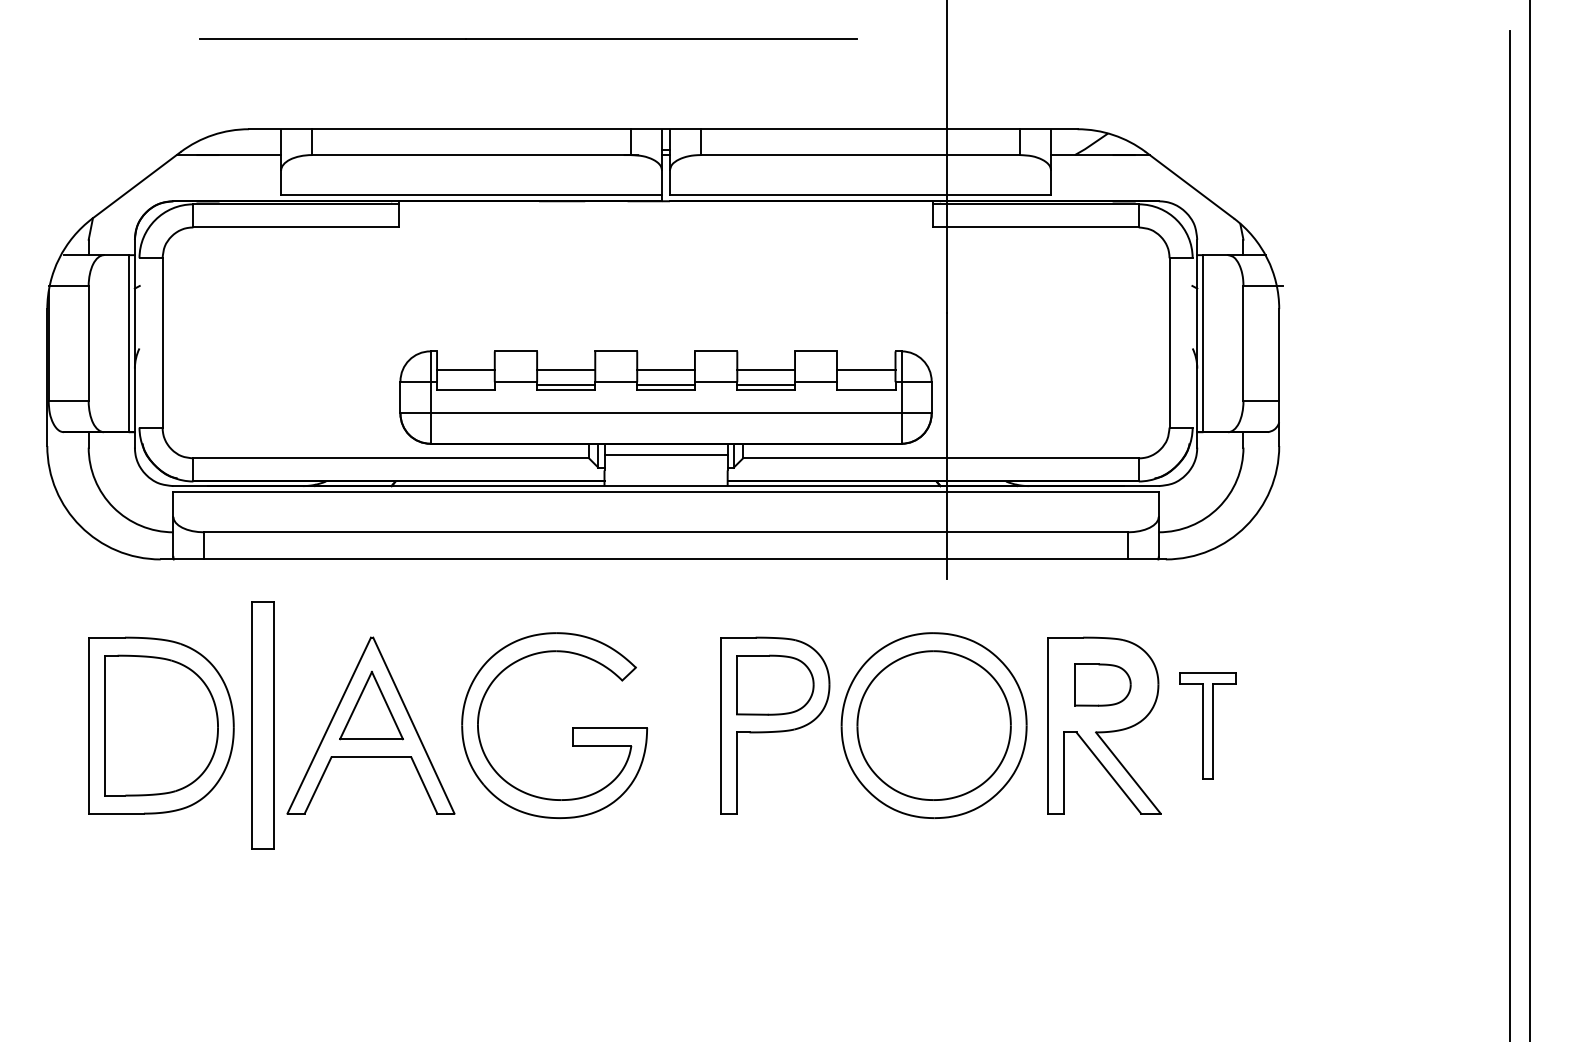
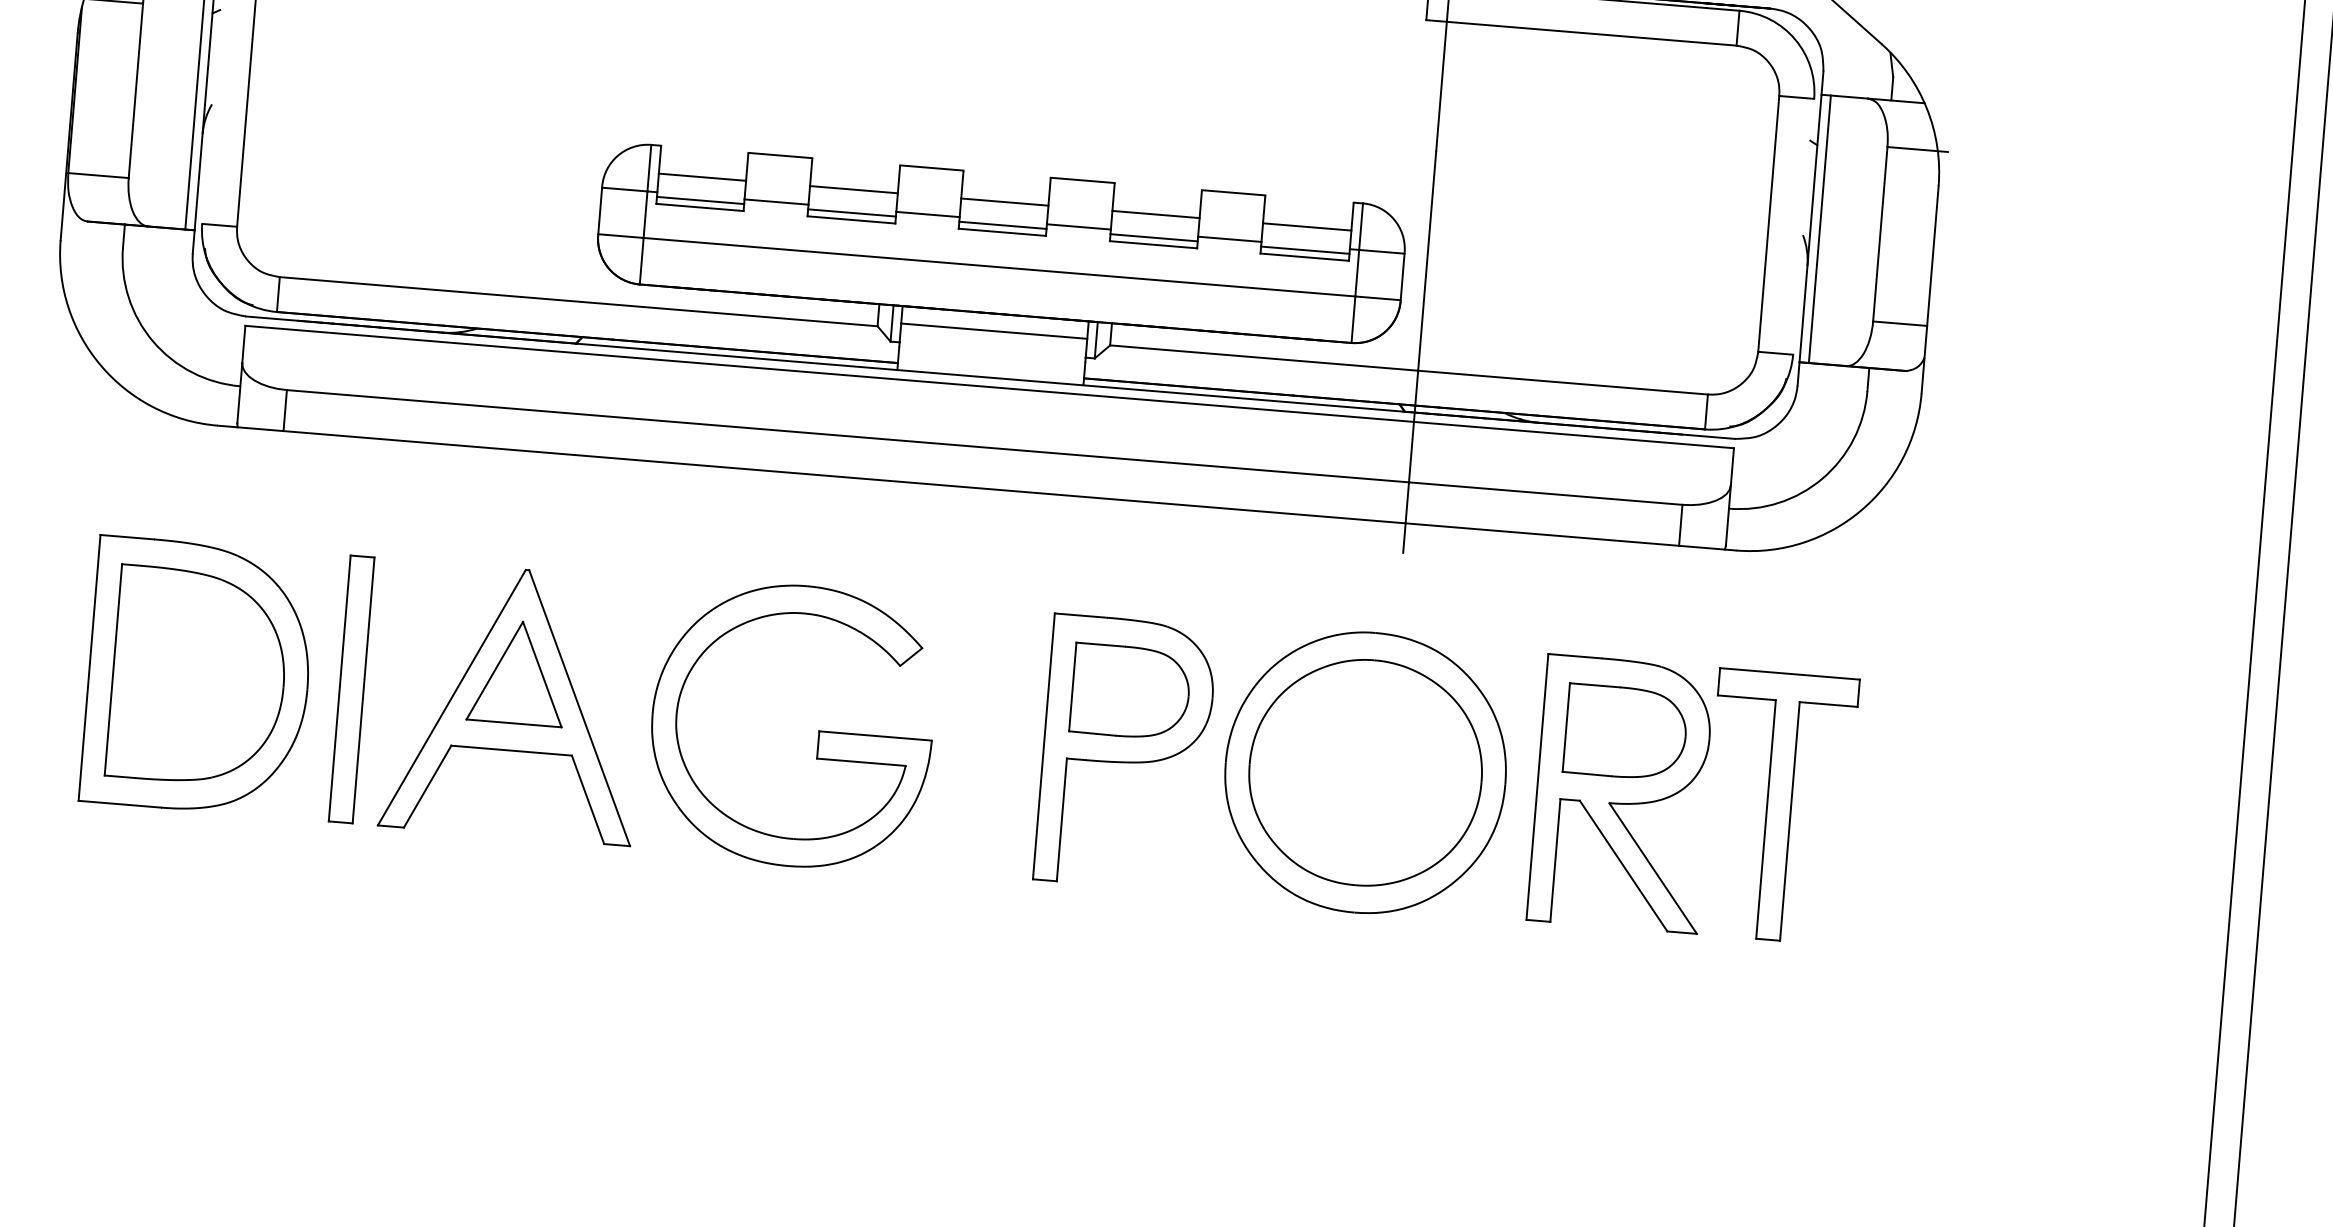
line: (465, 385) -> (699, 200), added
line: (865, 385) -> (1304, 250), added
part: (1102, 684) -> (1625, 731), size x1.43
part: (262, 725) -> (351, 689), size x0.71
part: (1207, 725) -> (1778, 806), size x1.67

